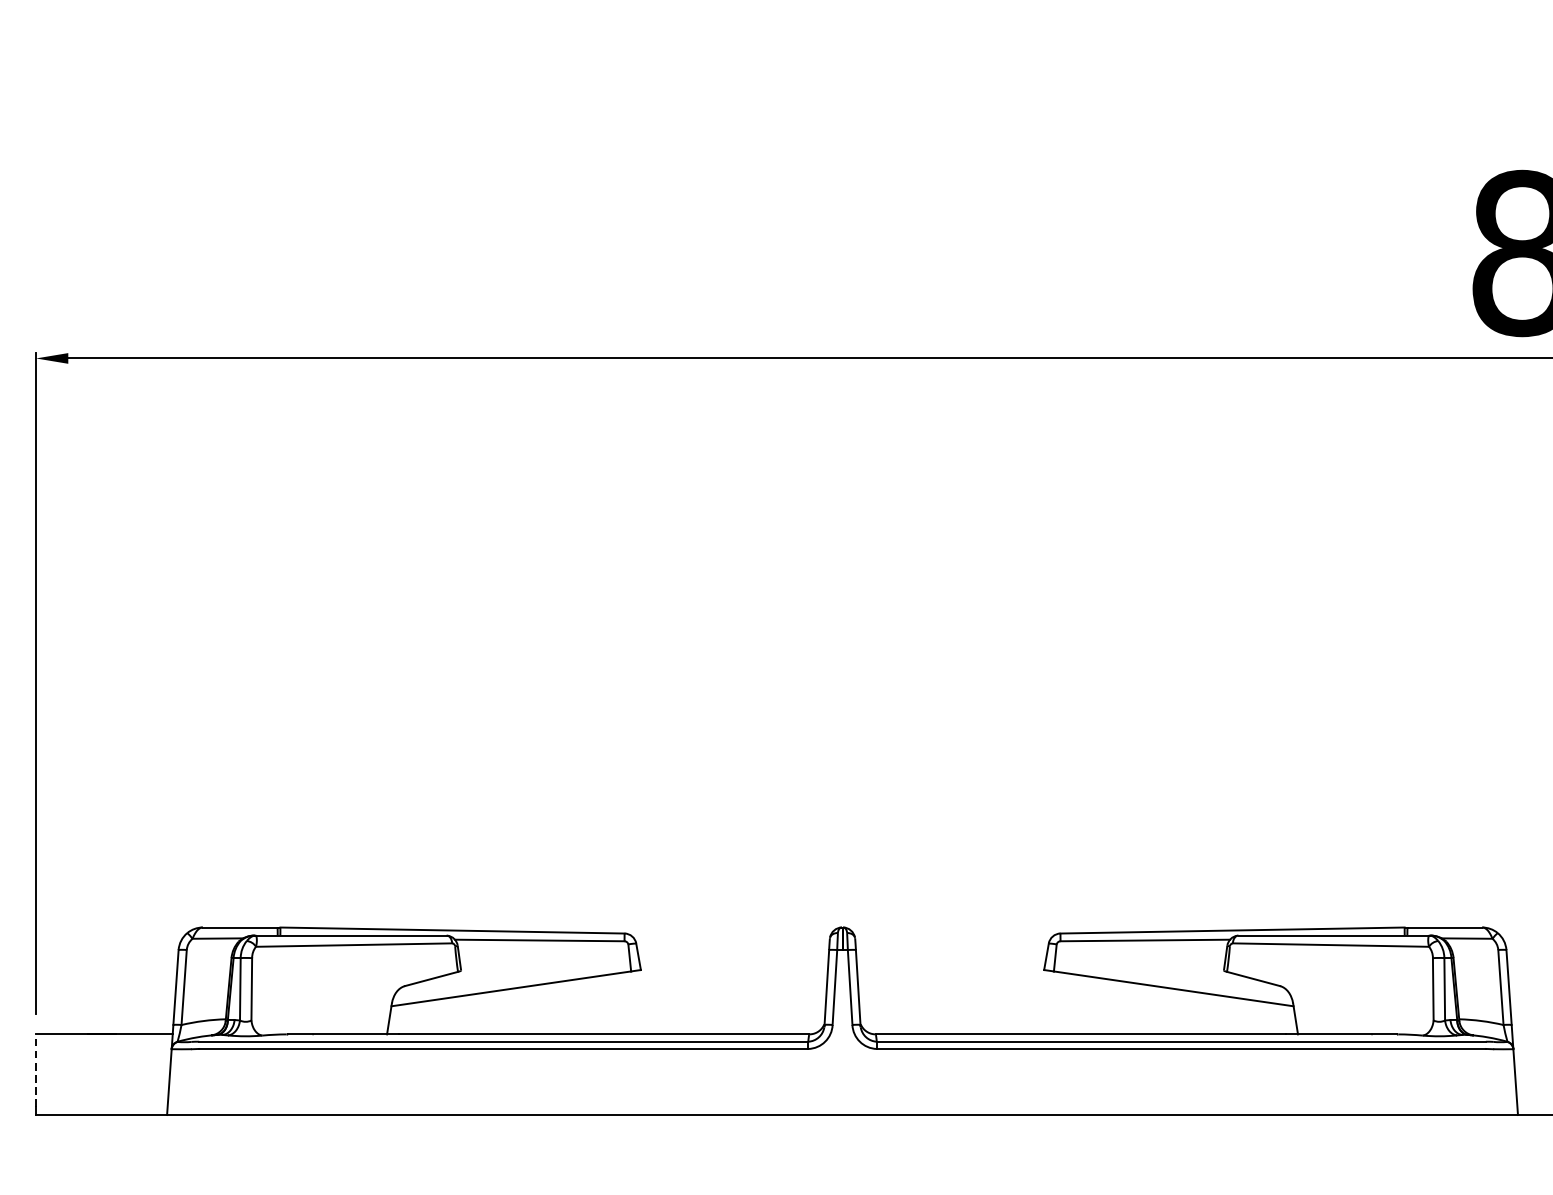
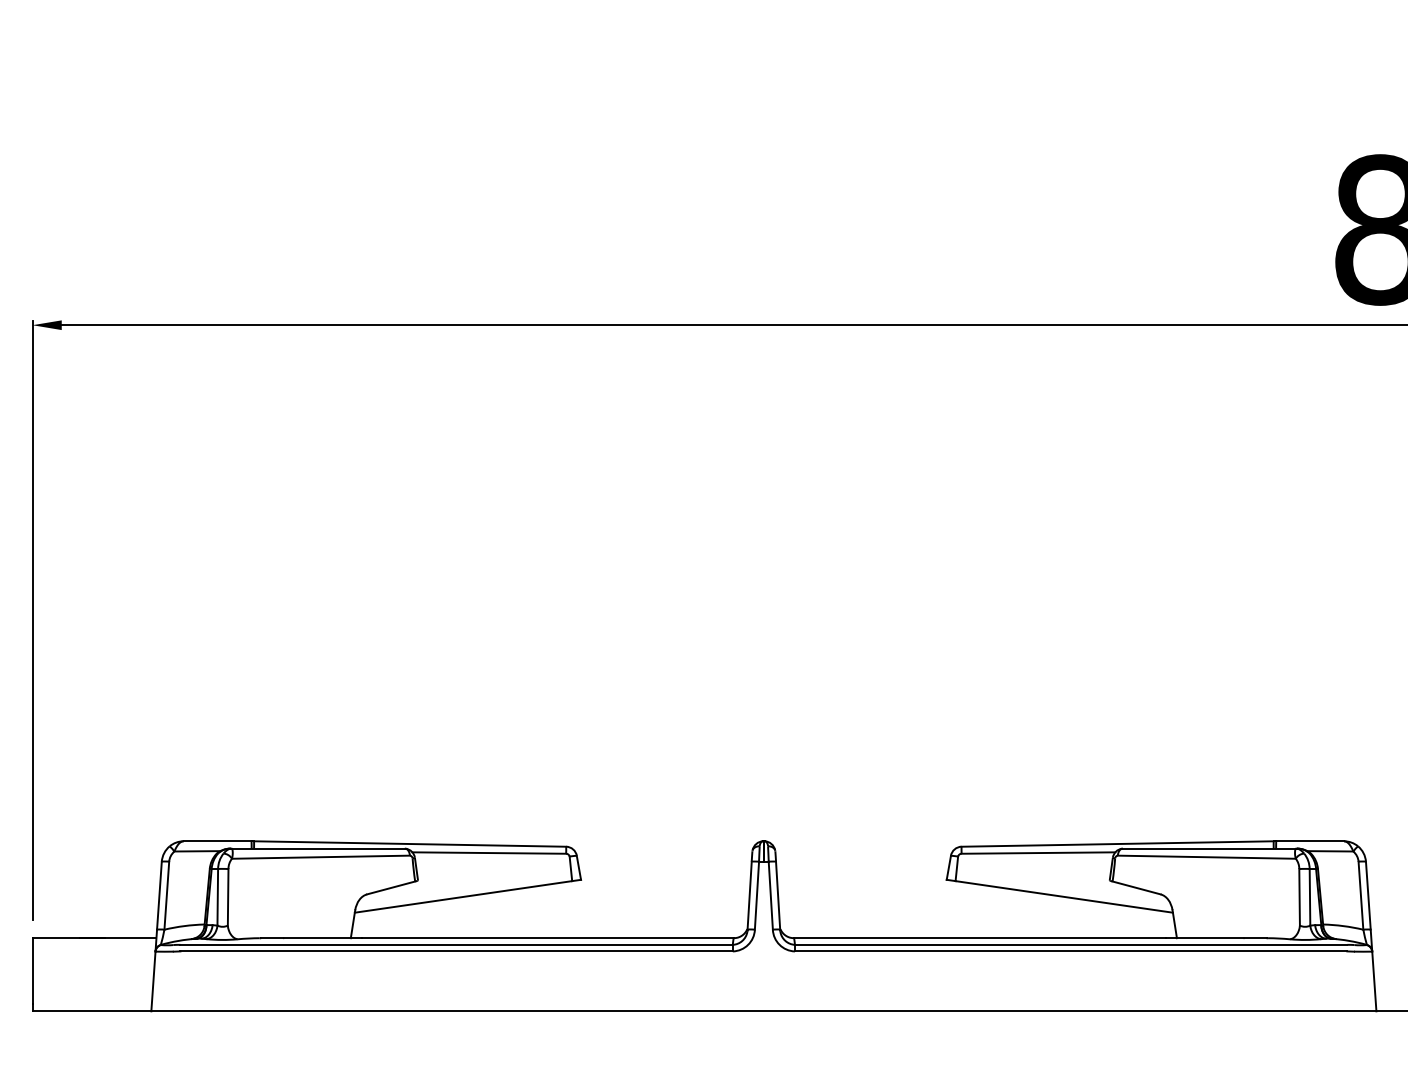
line: (36, 1071) -> (32, 971), dashed -> solid

